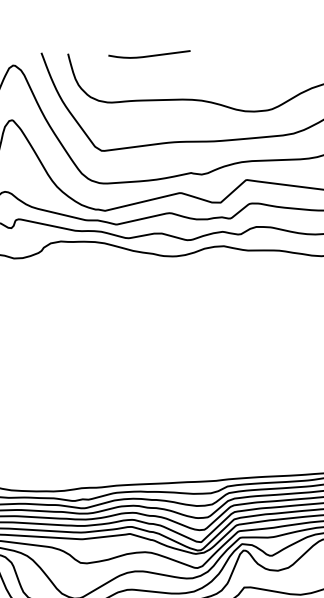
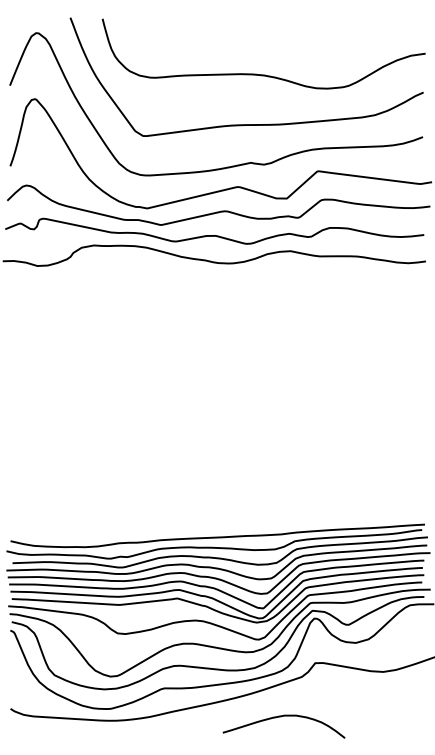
curve: (150, 55) -> (201, 20), removed

